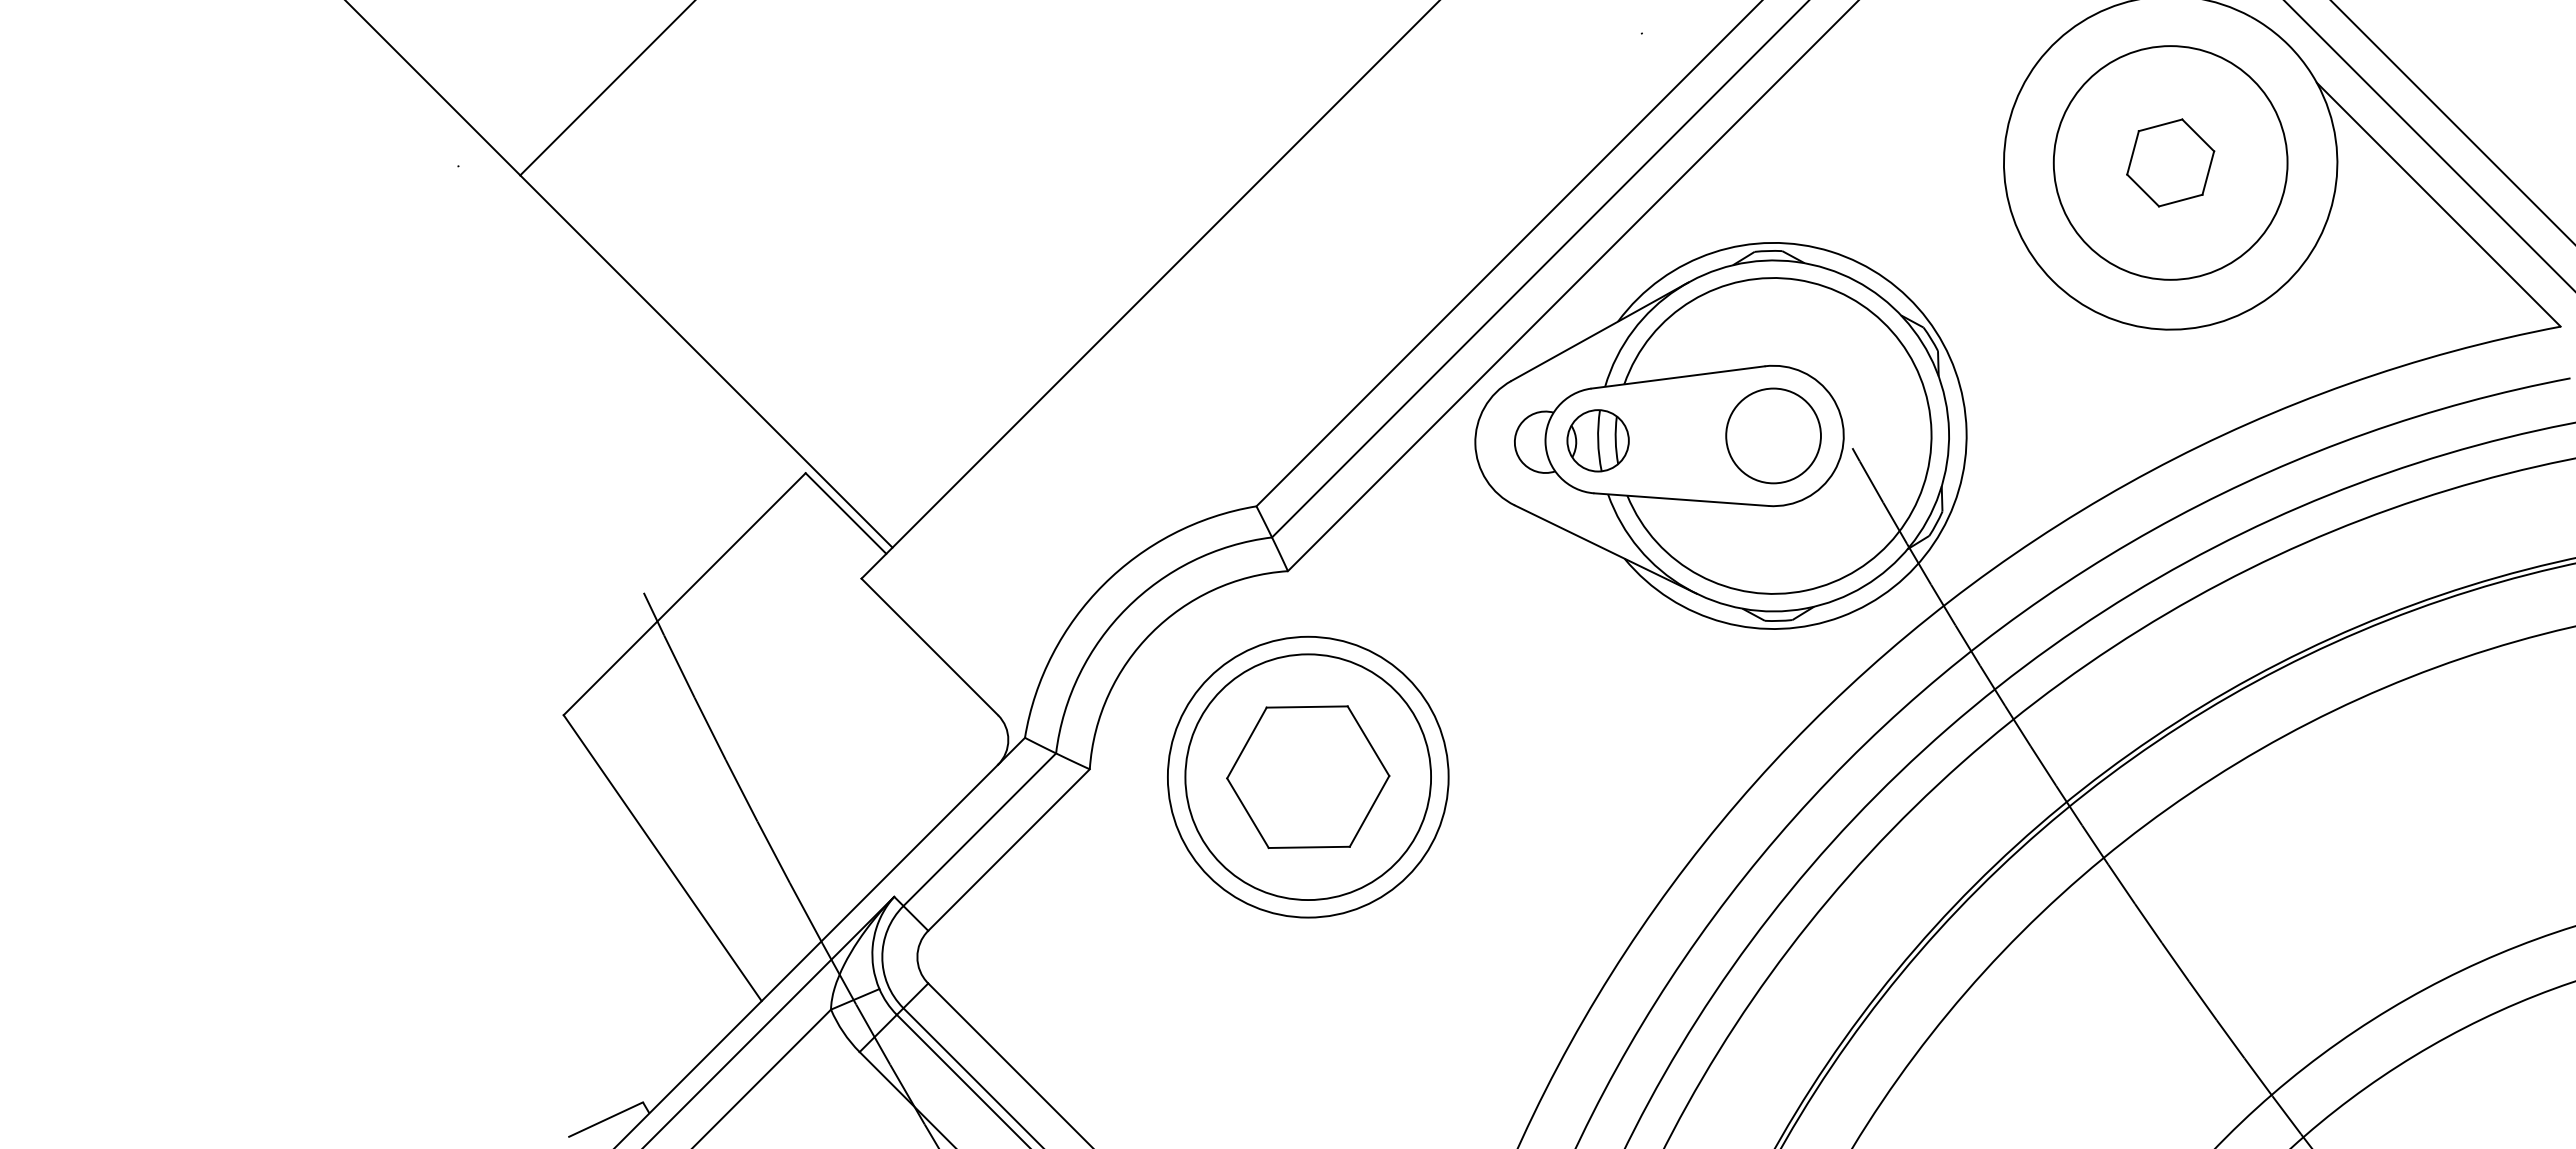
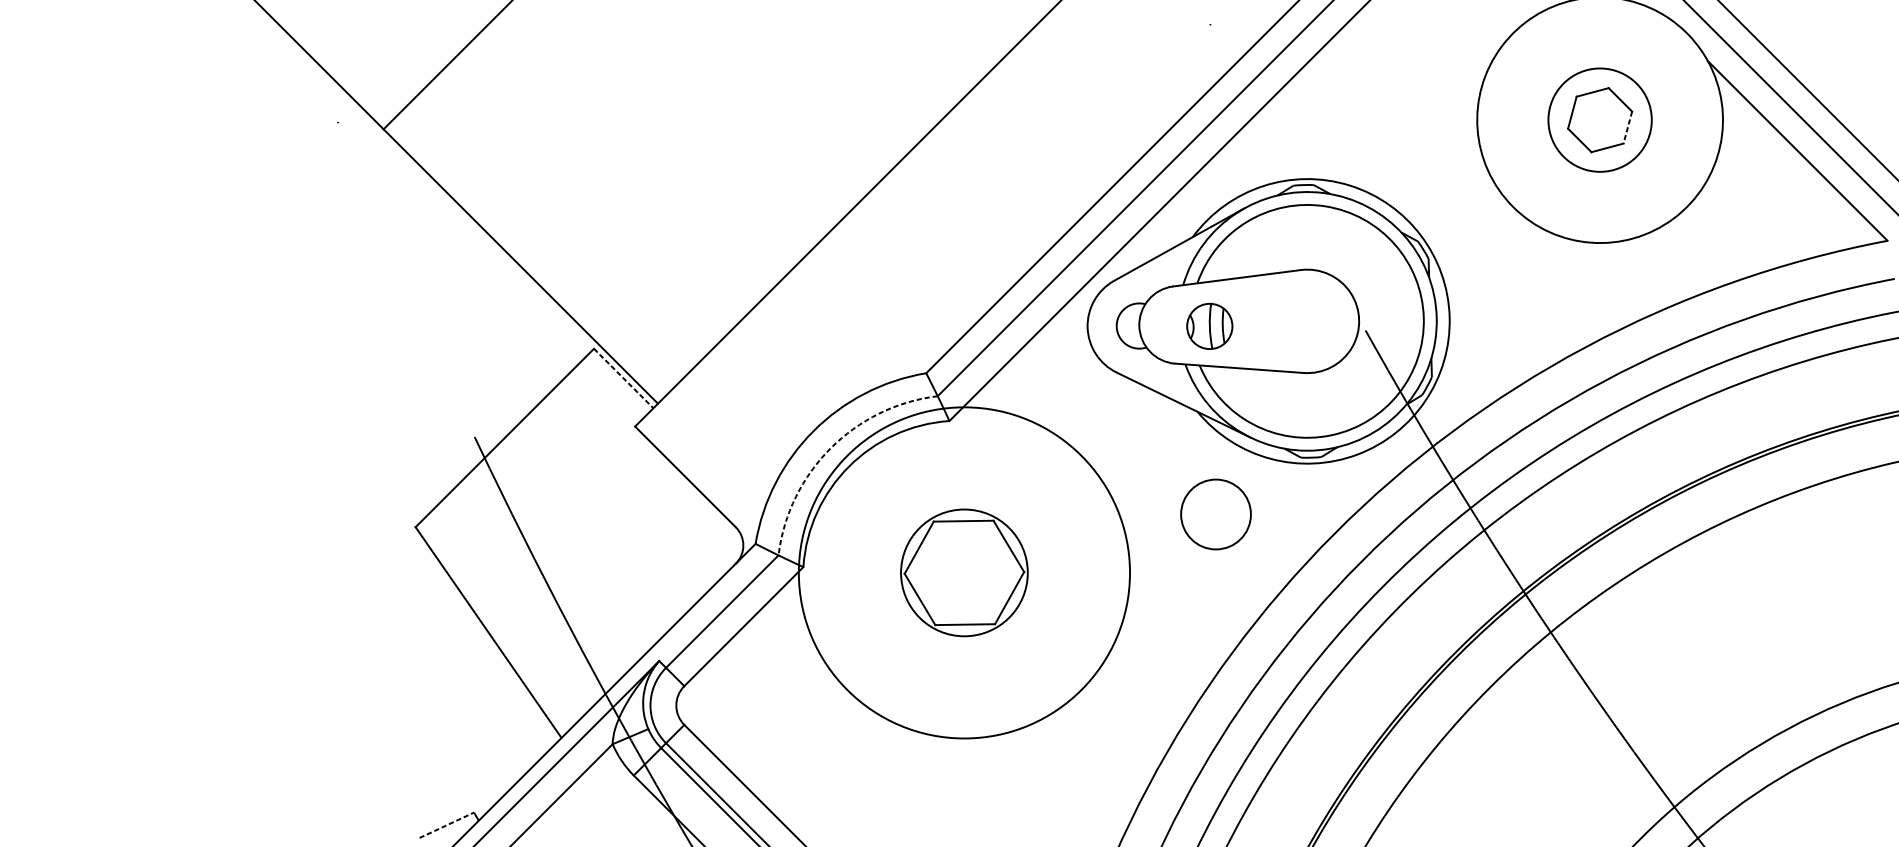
circle: (2170, 162) -> (1599, 119), size x0.6
line: (2208, 173) -> (1628, 127), solid -> dashed
circle: (1773, 435) -> (1215, 514), moved
part: (1597, 440) -> (1209, 326), moved
line: (846, 513) -> (624, 378), solid -> dashed
arc: (1126, 608) -> (830, 448), solid -> dashed
circle: (1307, 776) -> (963, 572), size x1.6
circle: (1308, 777) -> (964, 573), size x0.7
line: (606, 1119) -> (447, 825), solid -> dashed

